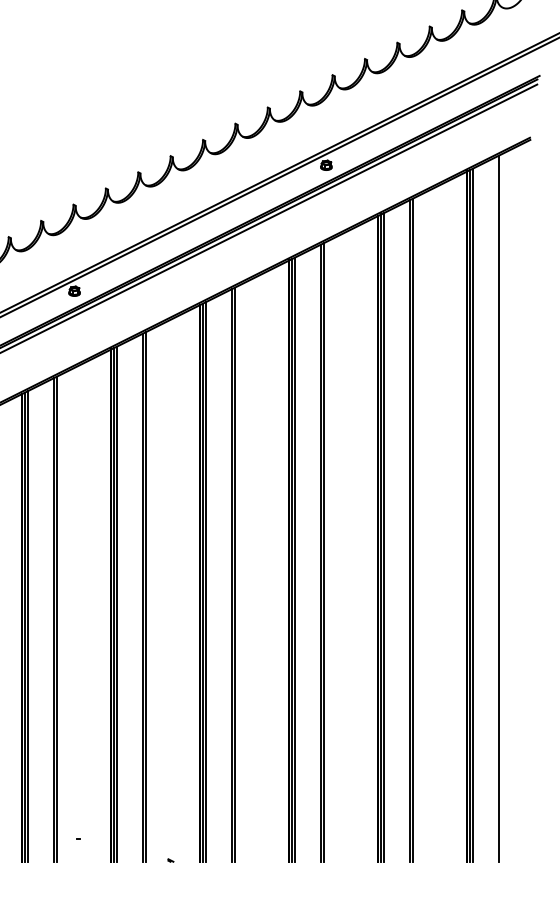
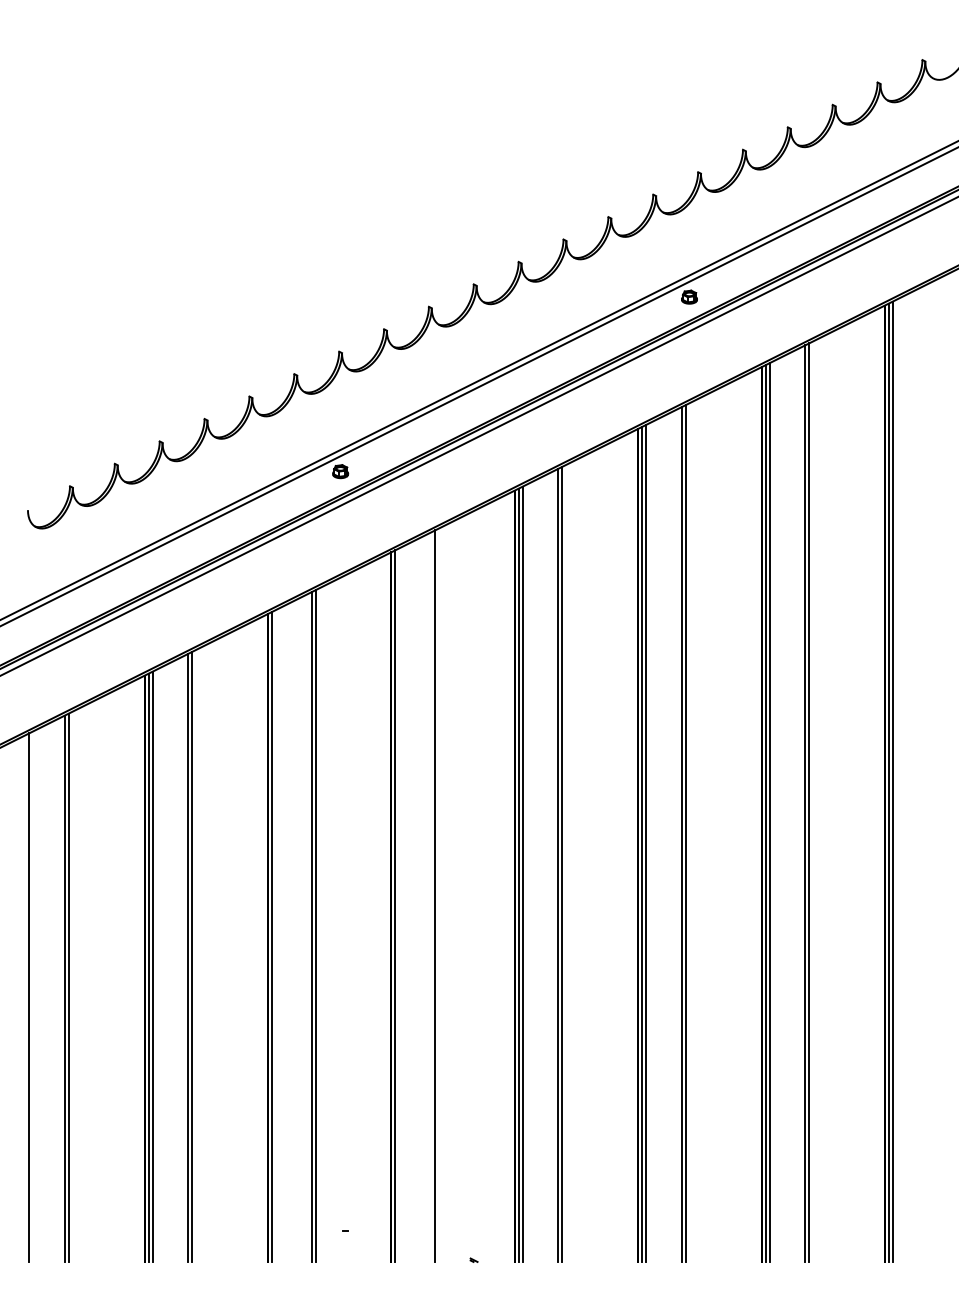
line: (498, 508) -> (928, 772), removed
line: (145, 596) -> (439, 894), removed
line: (117, 603) -> (399, 904), removed
line: (28, 626) -> (276, 935), removed

